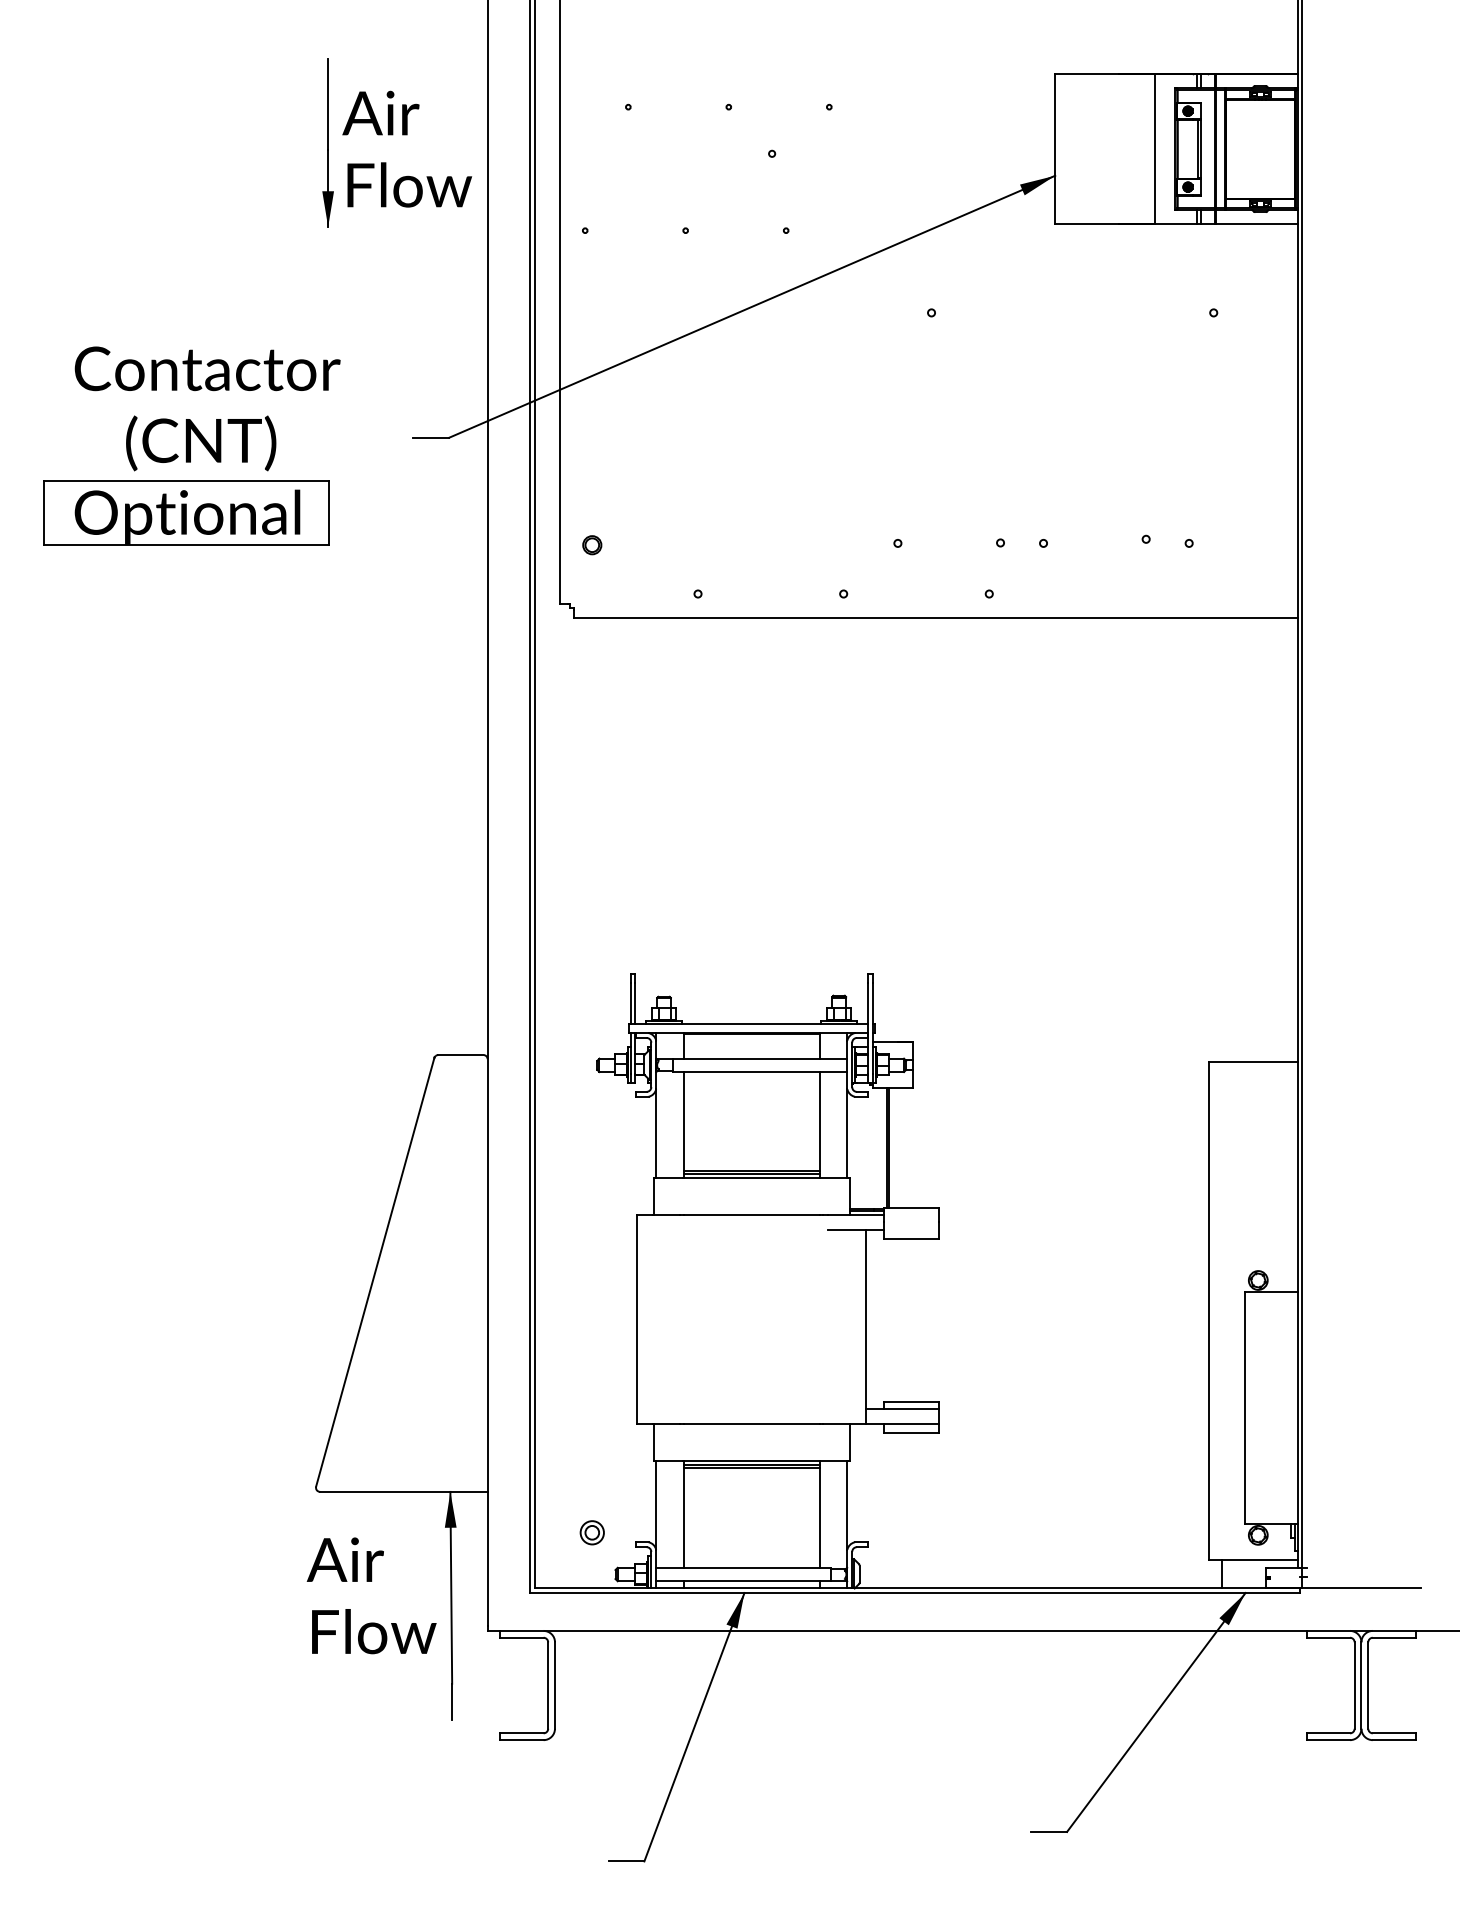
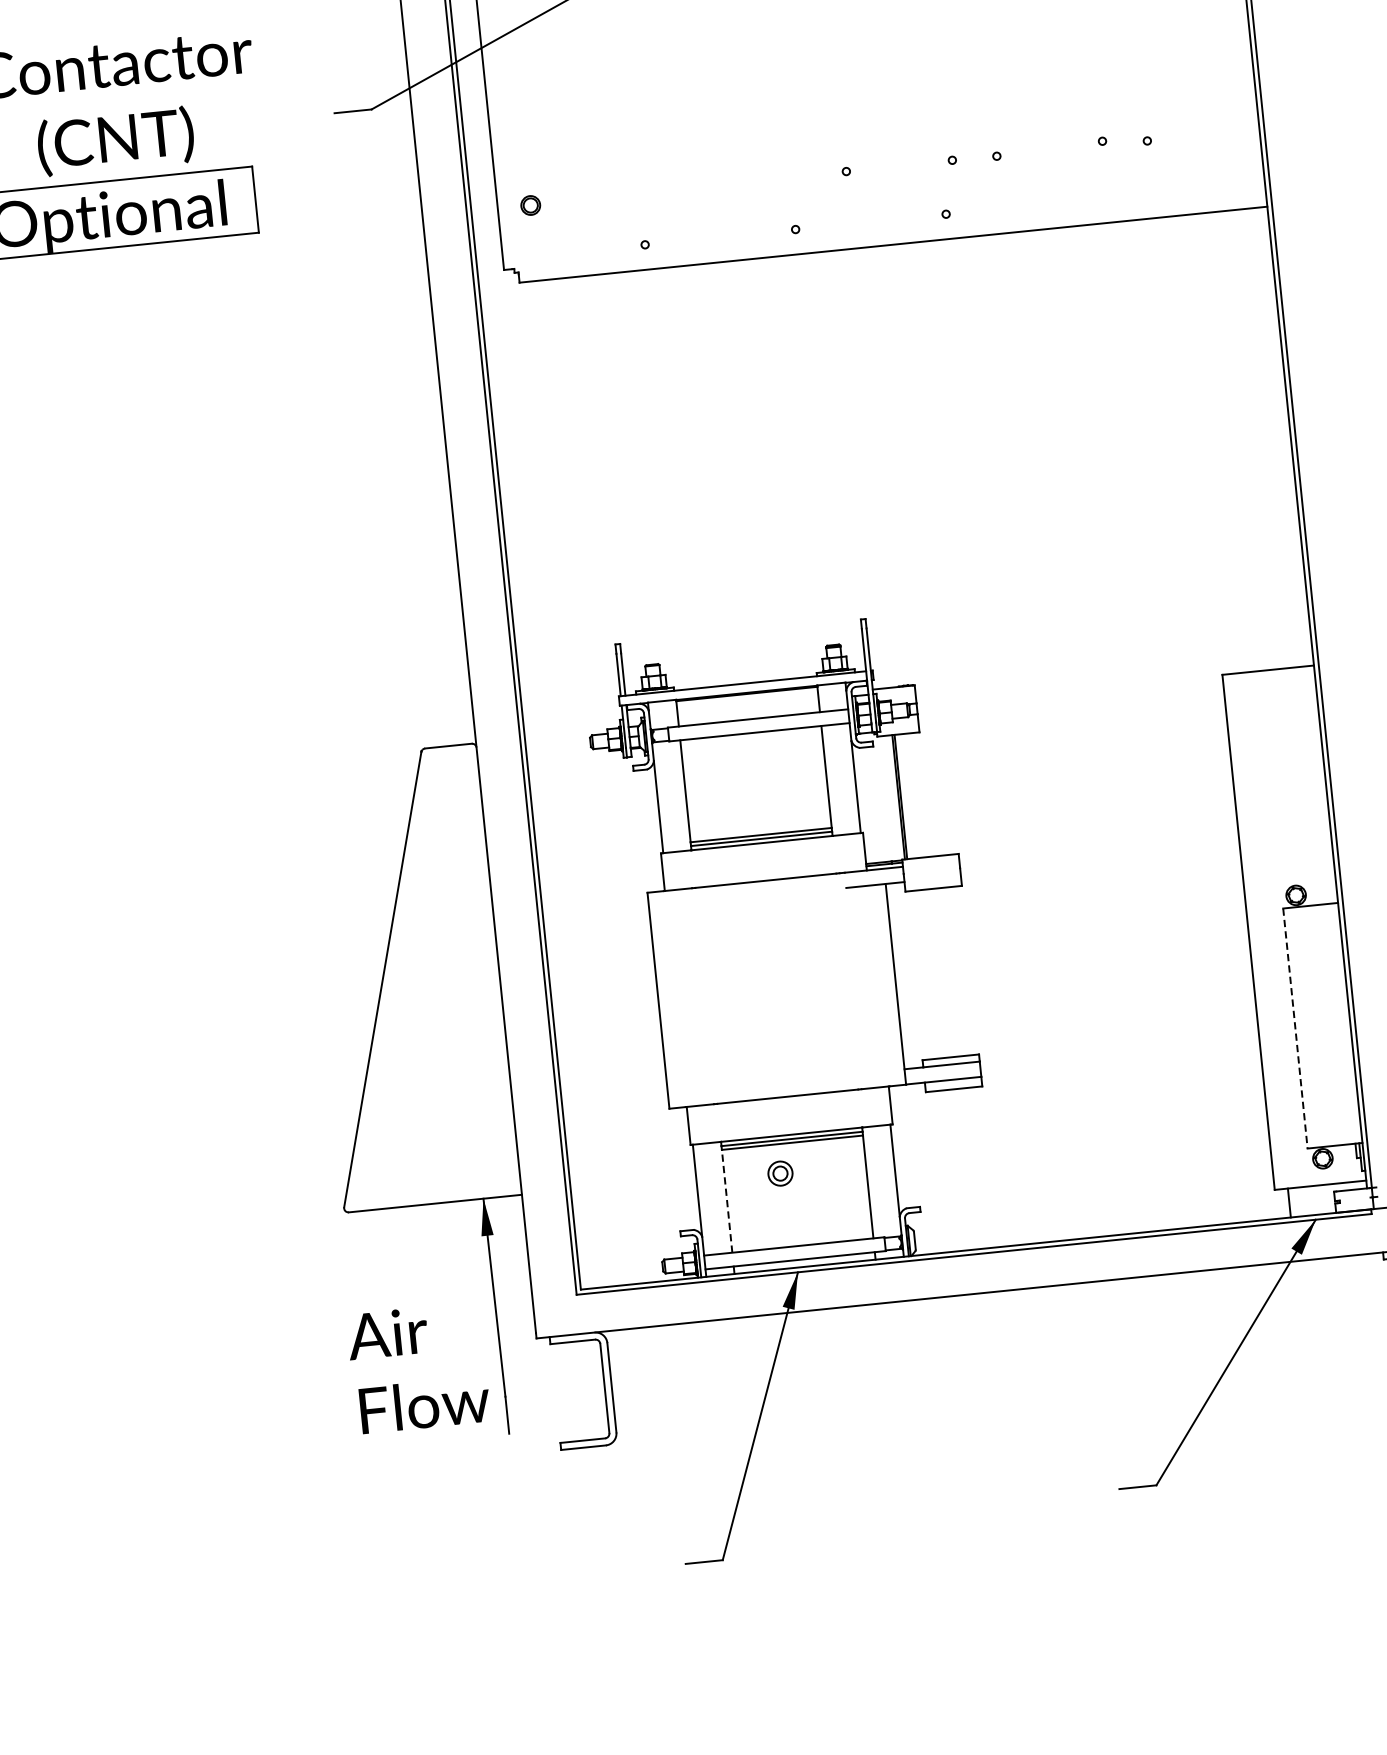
line: (1244, 1408) -> (1295, 1029), solid -> dashed
line: (683, 1518) -> (727, 1201), solid -> dashed
part: (591, 1532) -> (779, 1173), moved
text: (371, 1595) -> (418, 1367), moved

